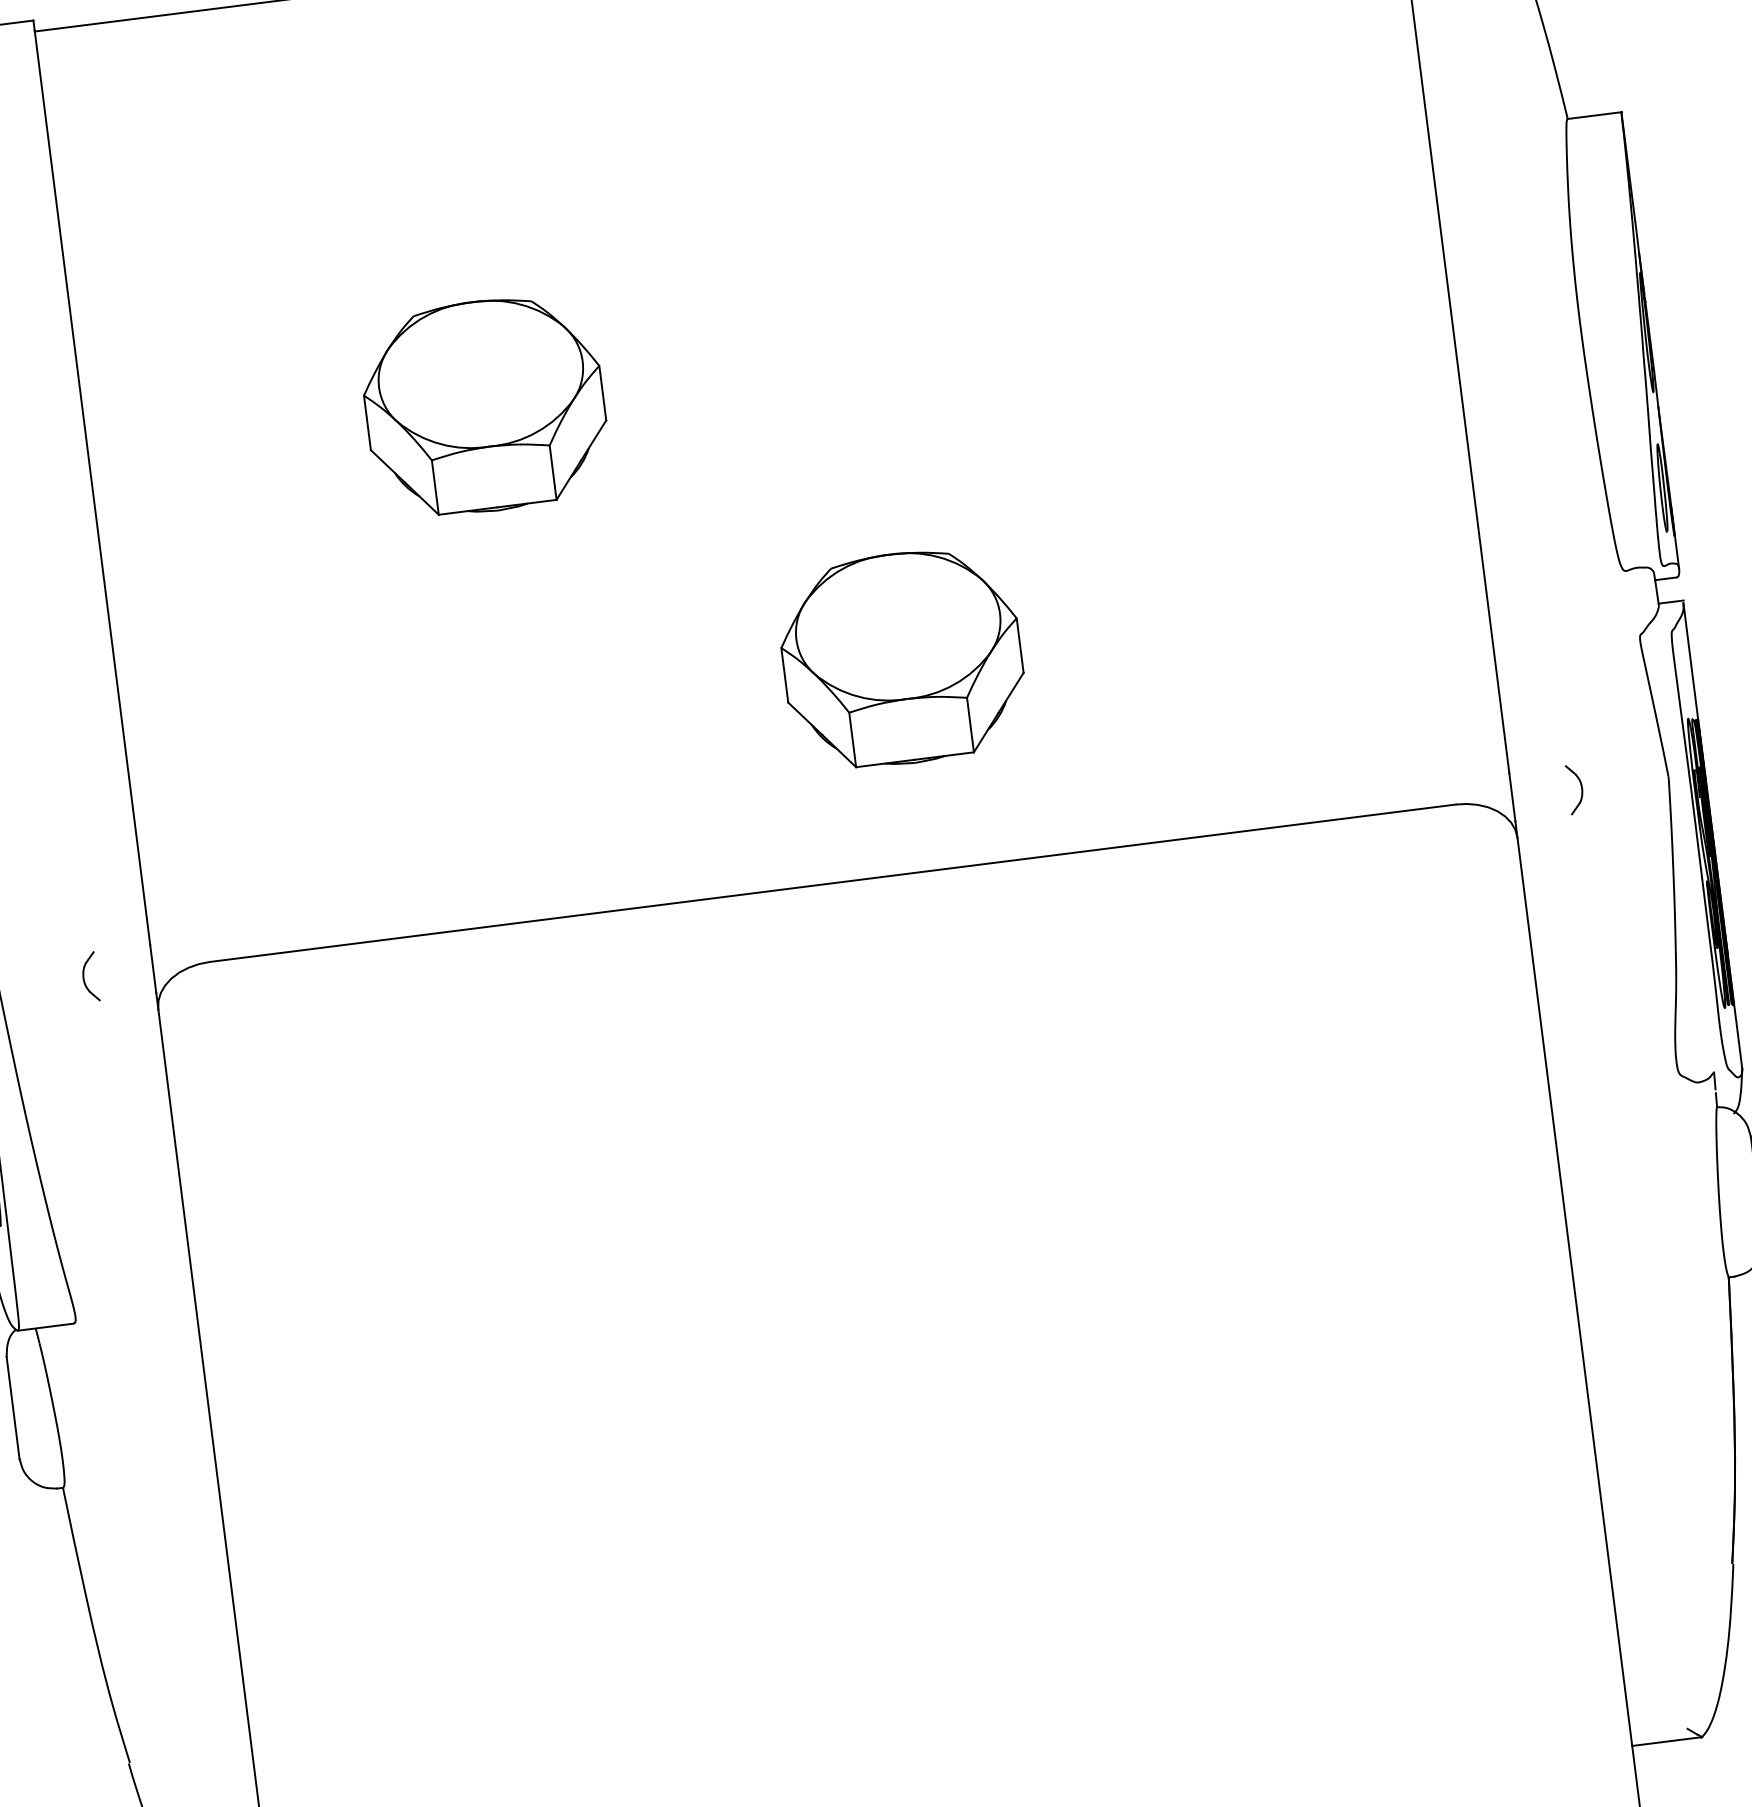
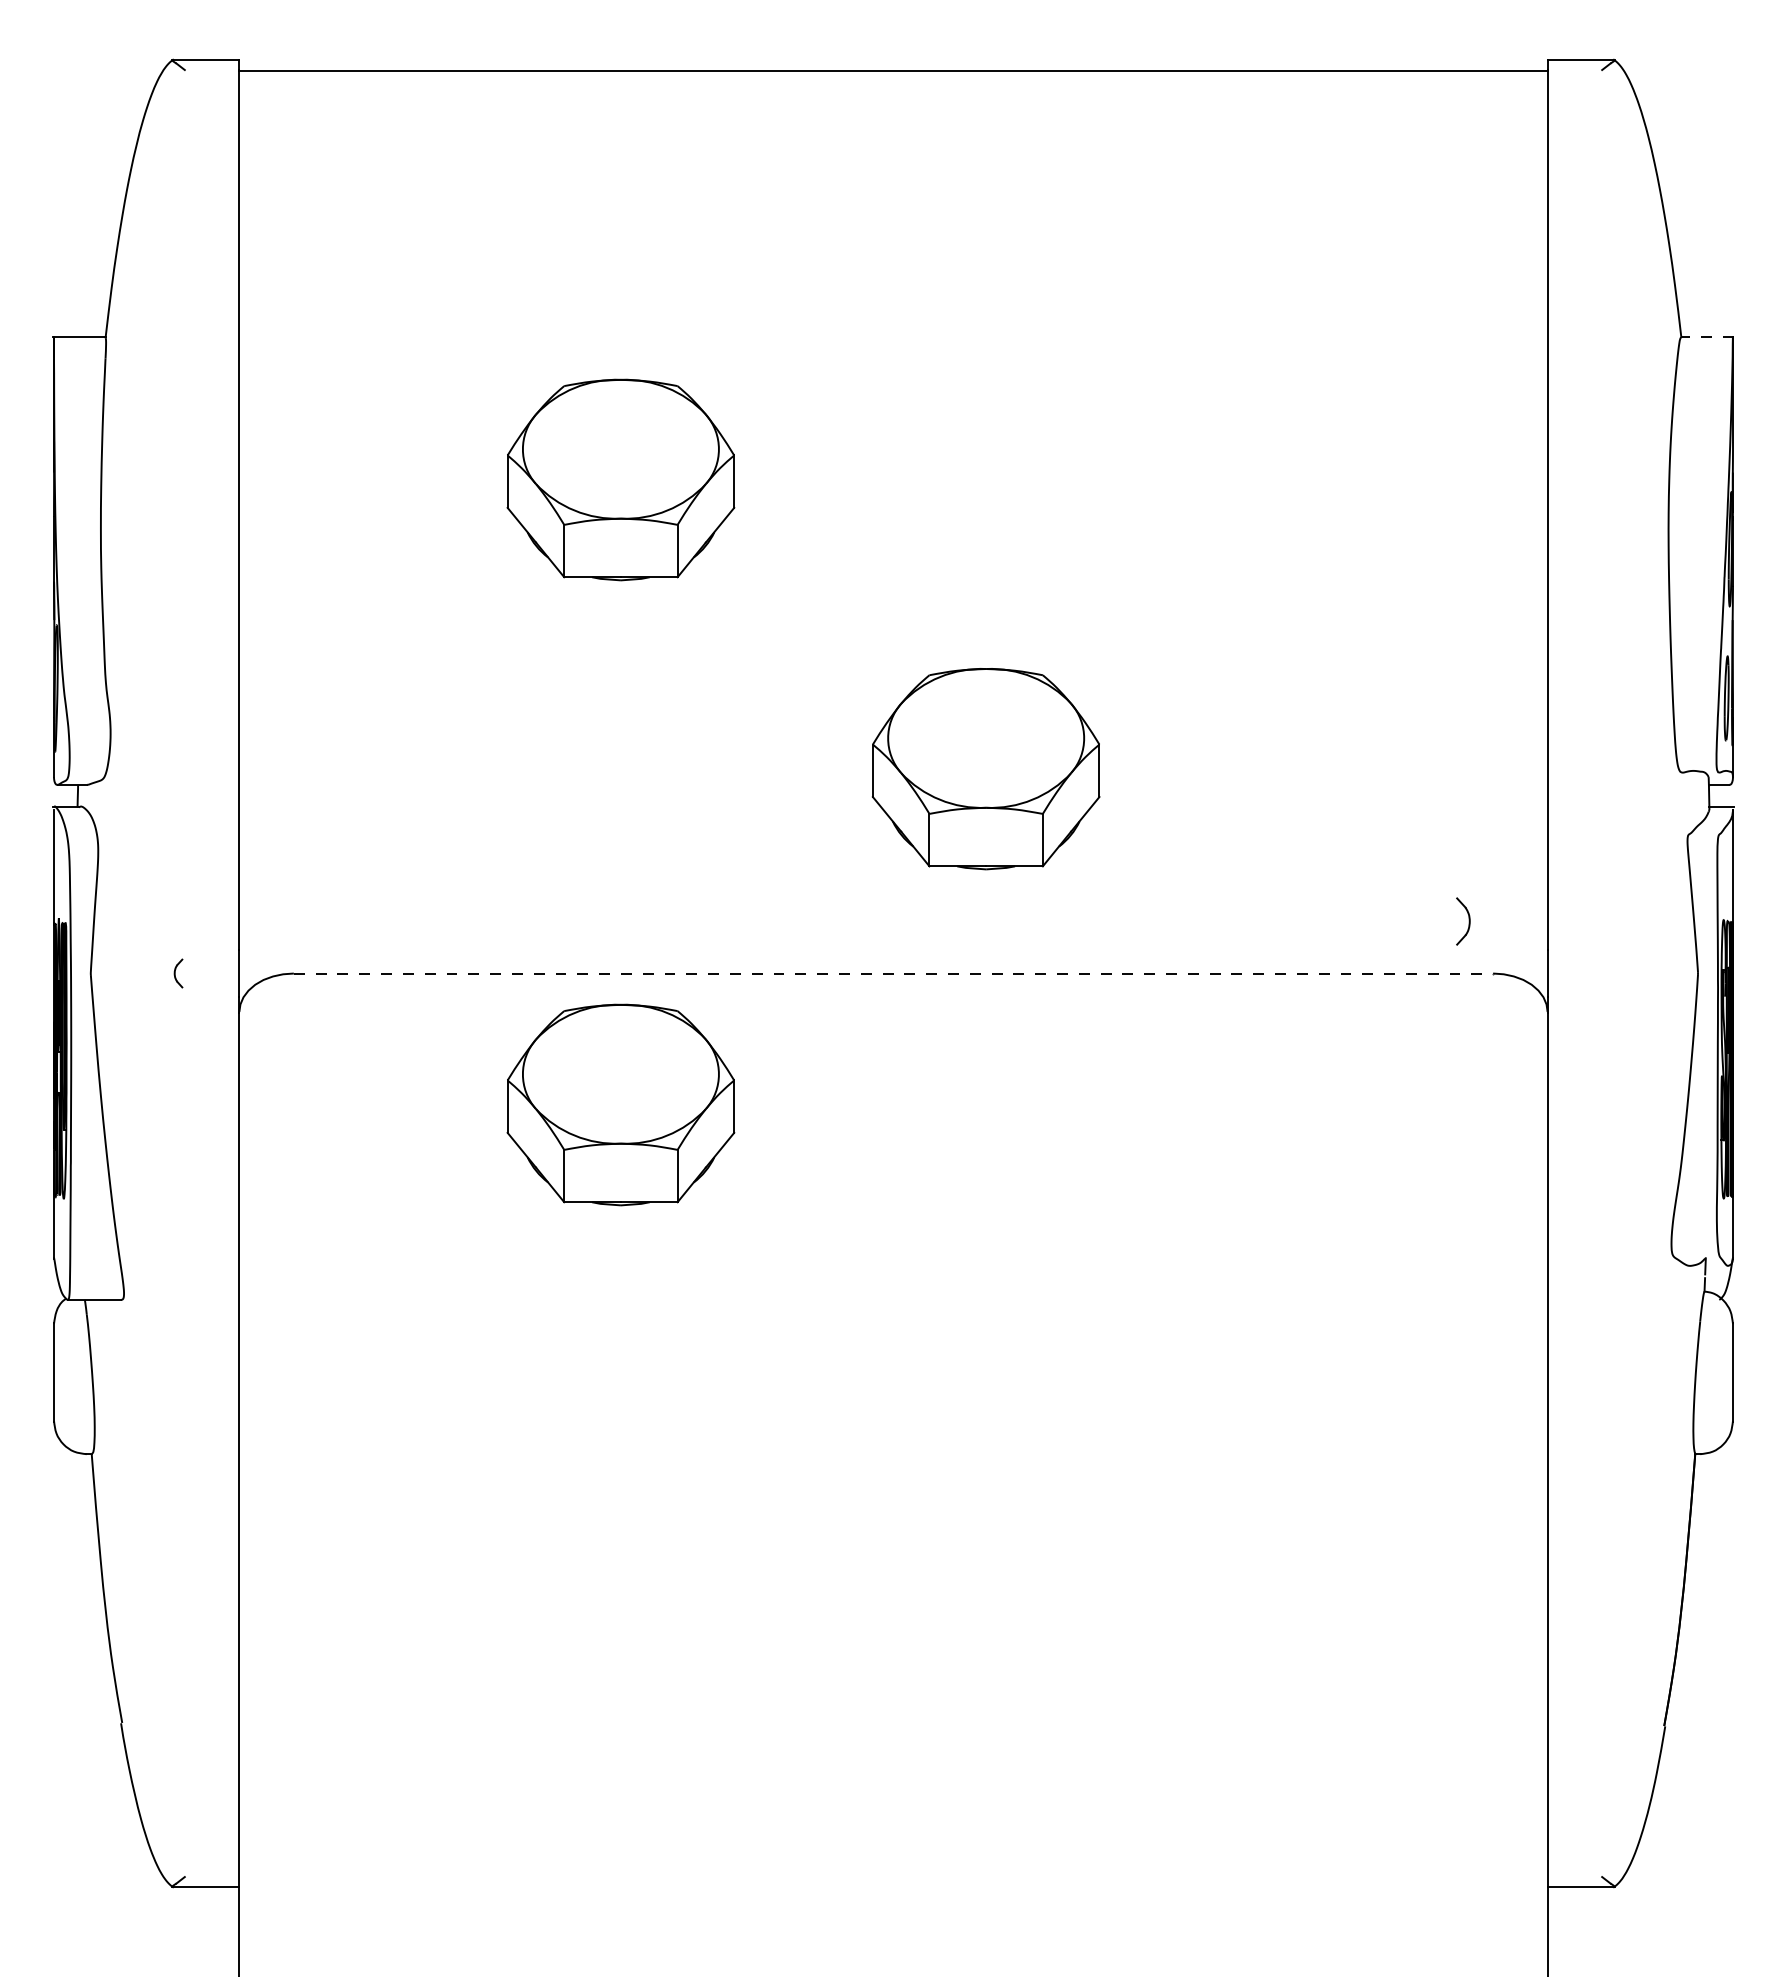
line: (1593, 115) -> (1706, 337), solid -> dashed
part: (1575, 789) -> (1463, 921), moved
line: (832, 883) -> (893, 973), solid -> dashed
part: (90, 977) -> (178, 973), size x0.6
part: (566, 1055) -> (620, 1104), added

